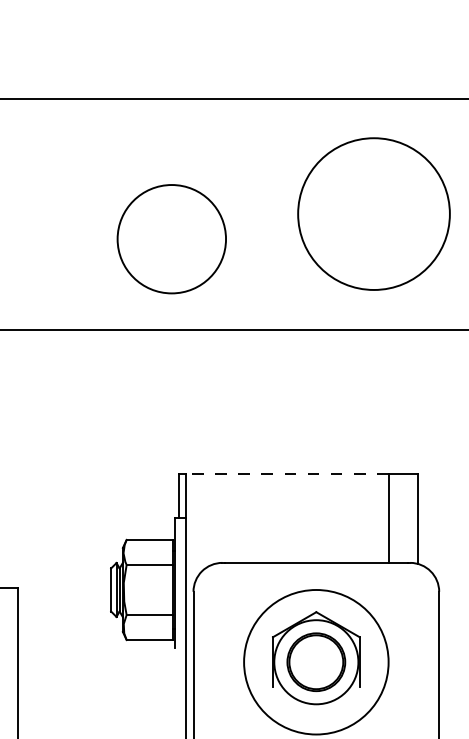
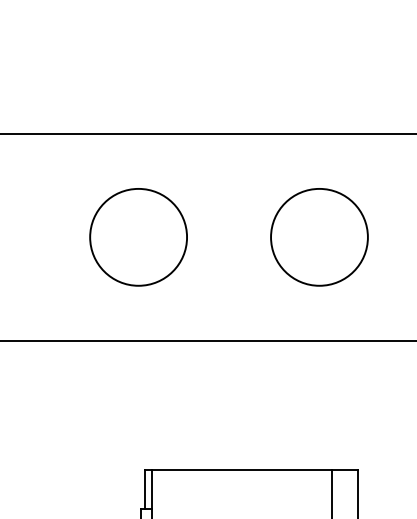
circle: (374, 214) -> (319, 237), size x0.71
circle: (171, 239) -> (138, 237), moved
line: (286, 474) -> (241, 470), dashed -> solid

